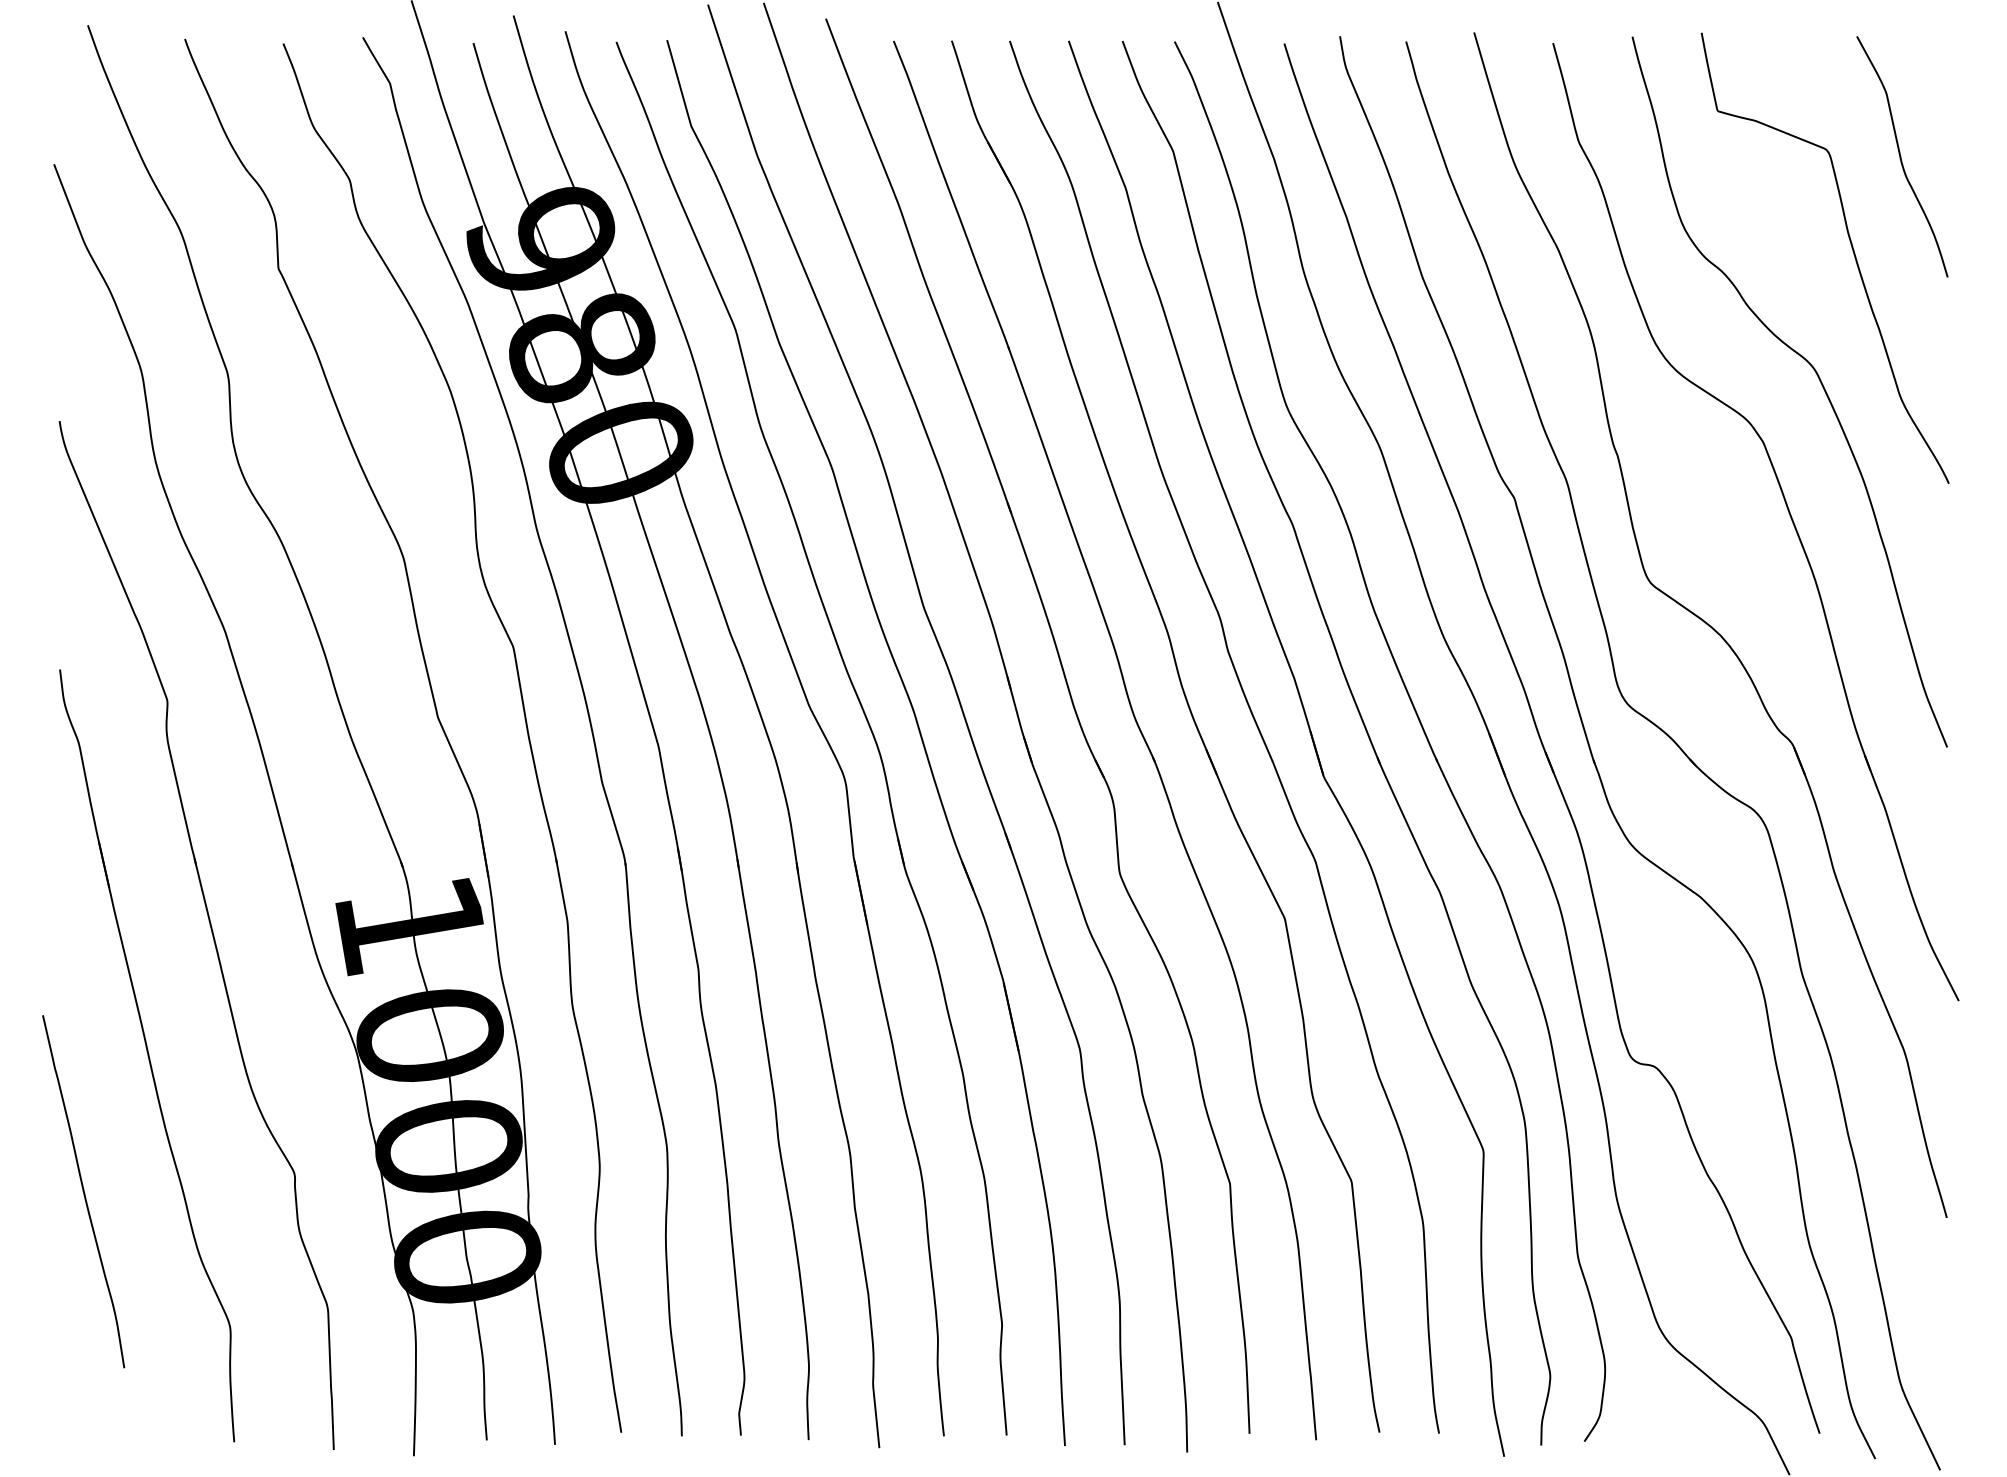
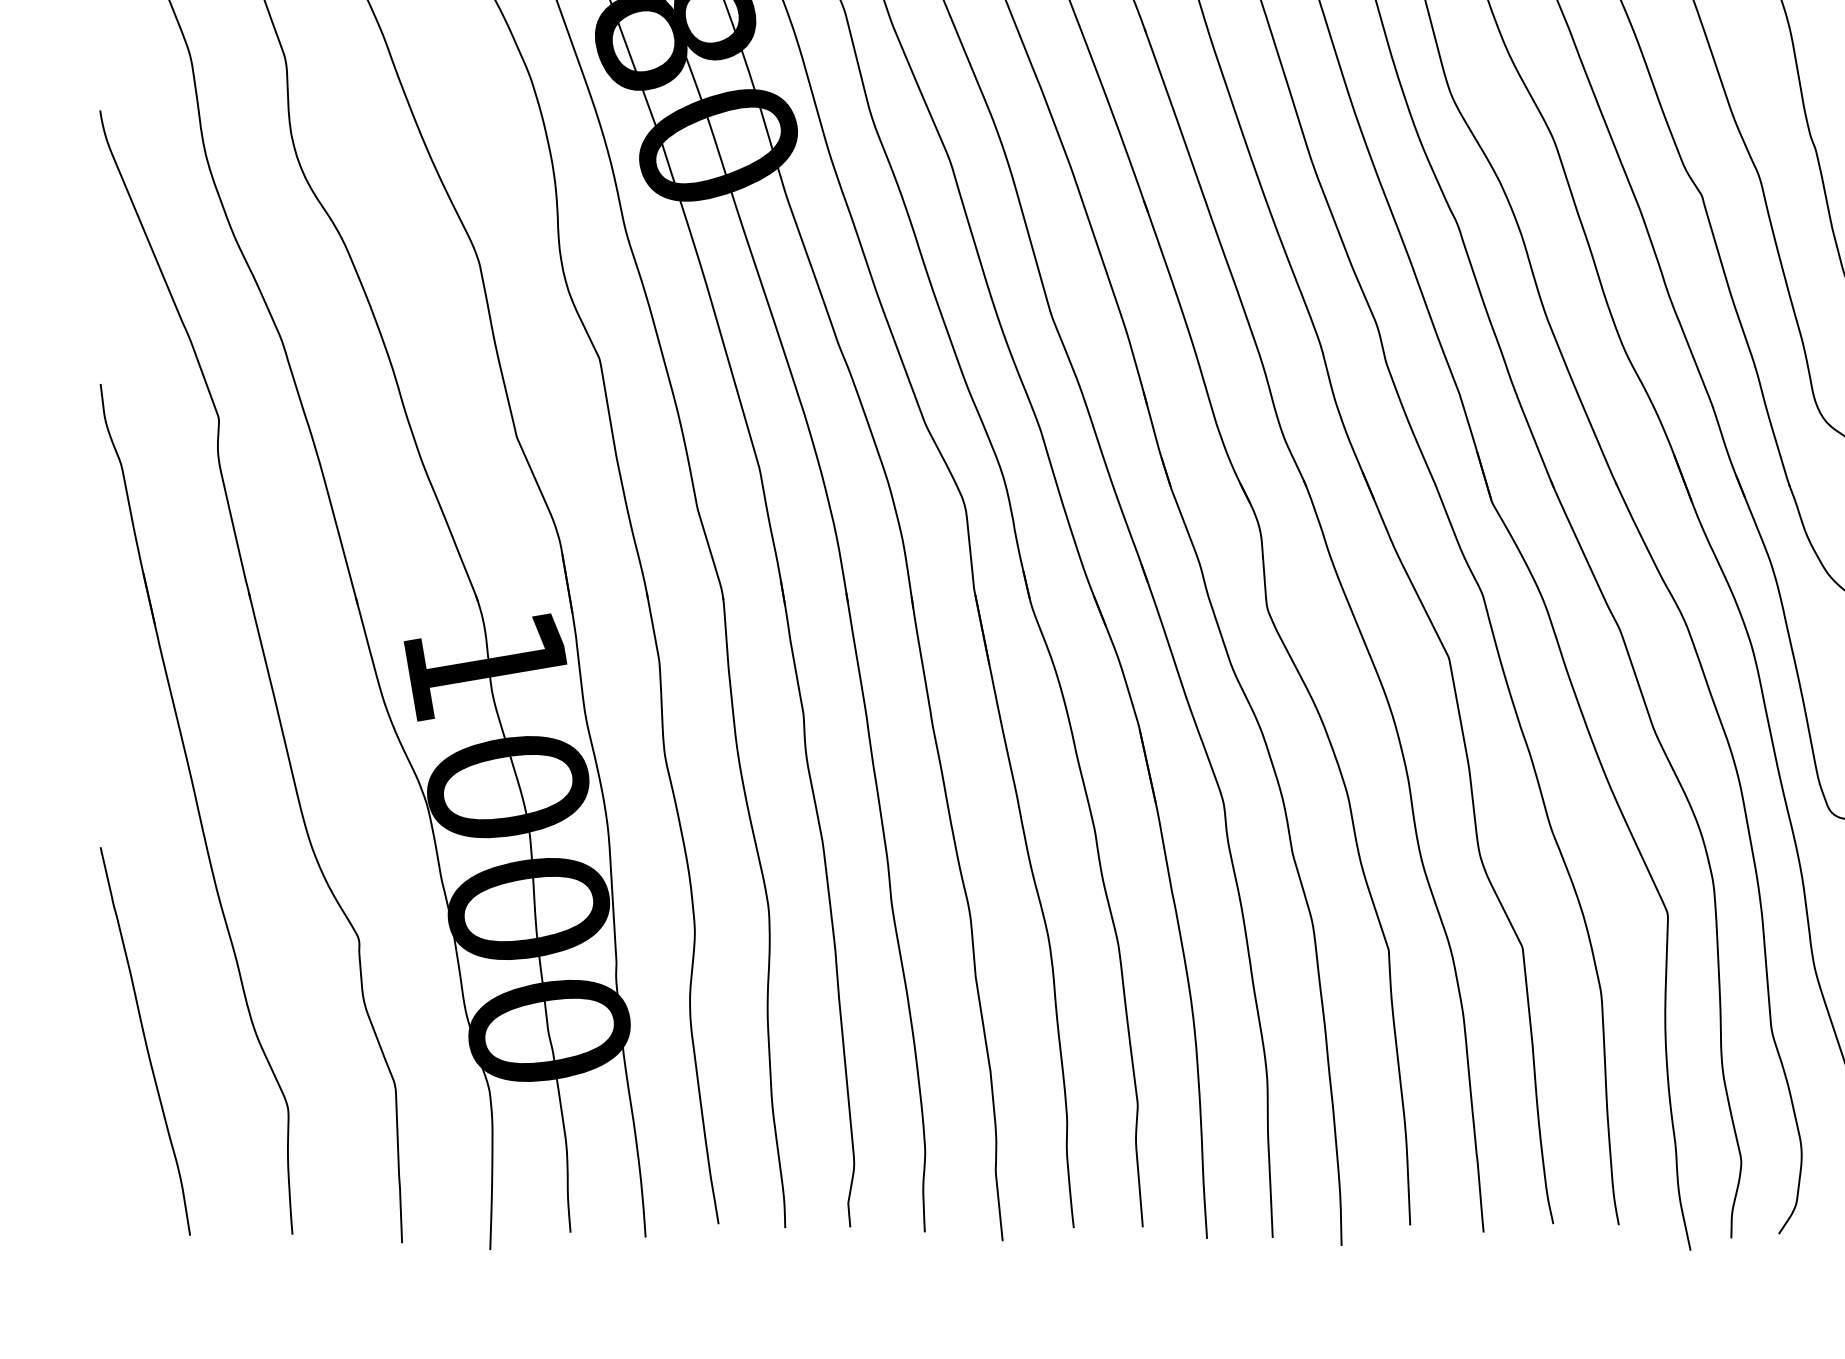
curve: (83, 1191) -> (145, 1041), moved

